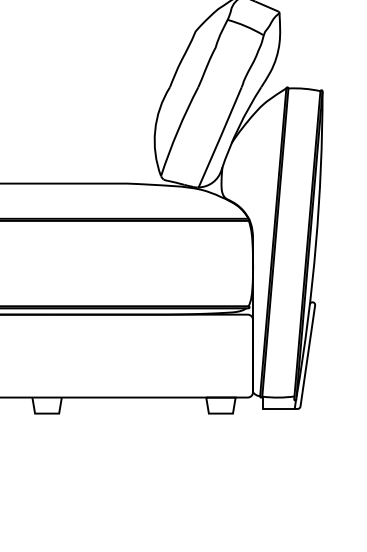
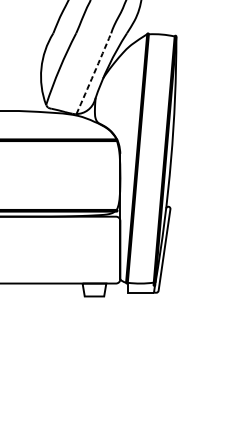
arc: (220, 137) -> (94, 73), solid -> dashed

